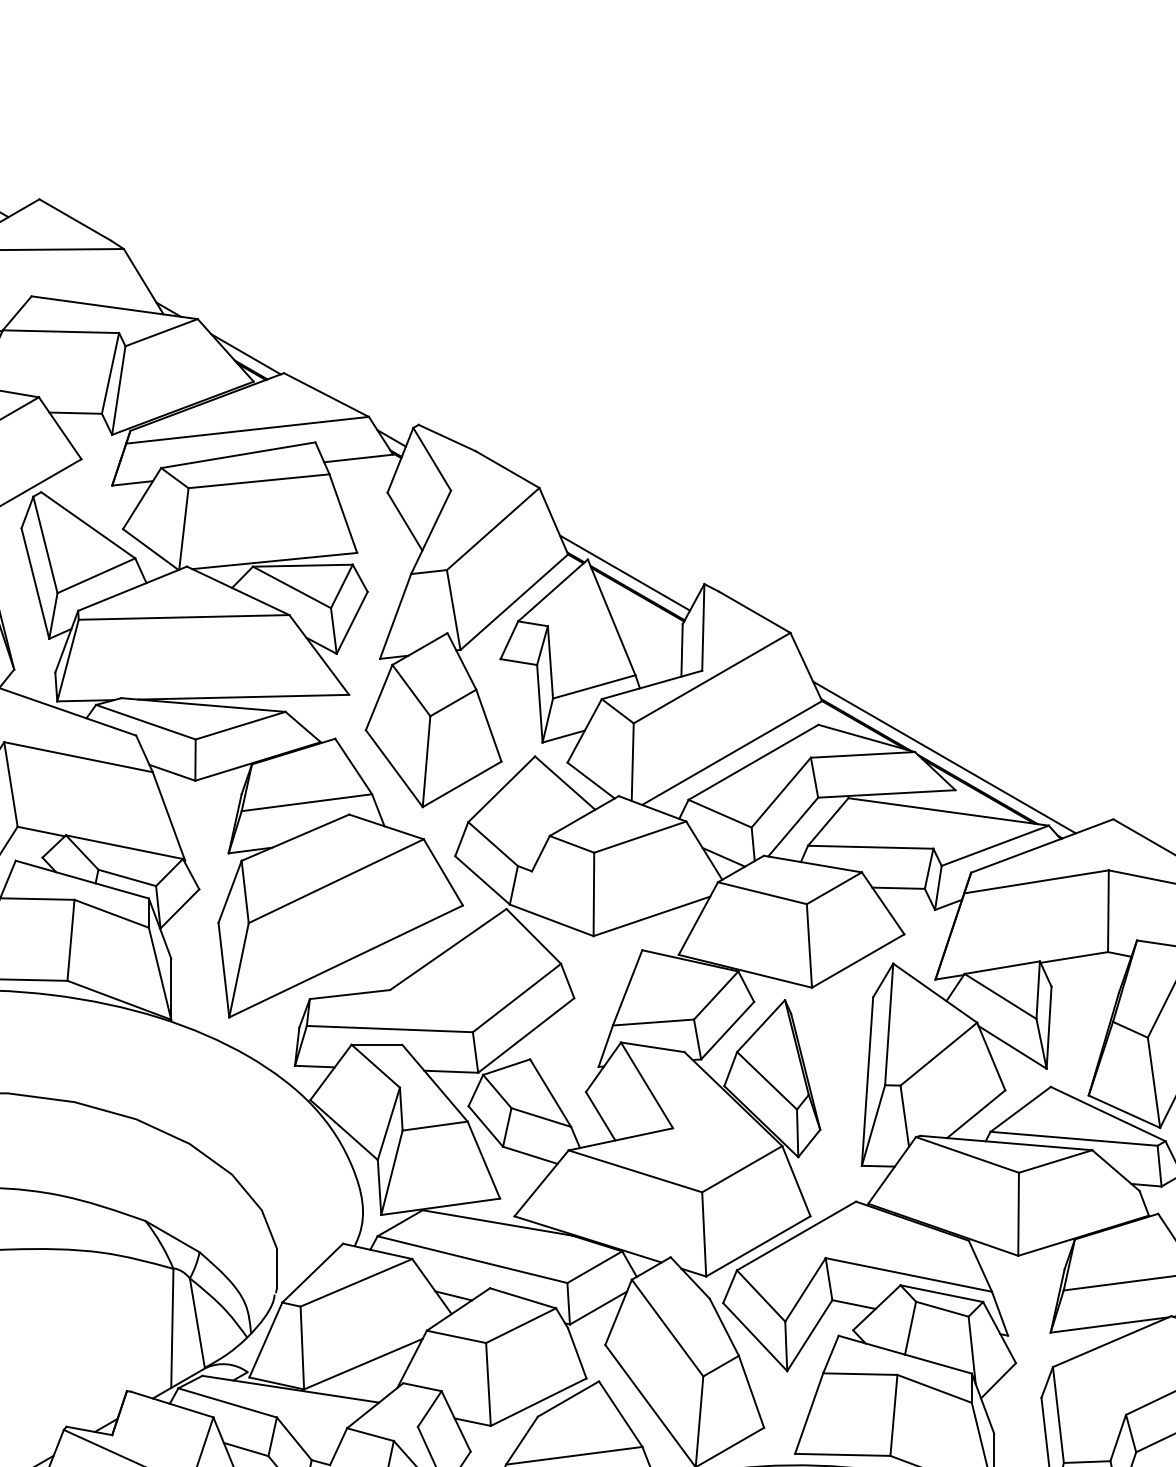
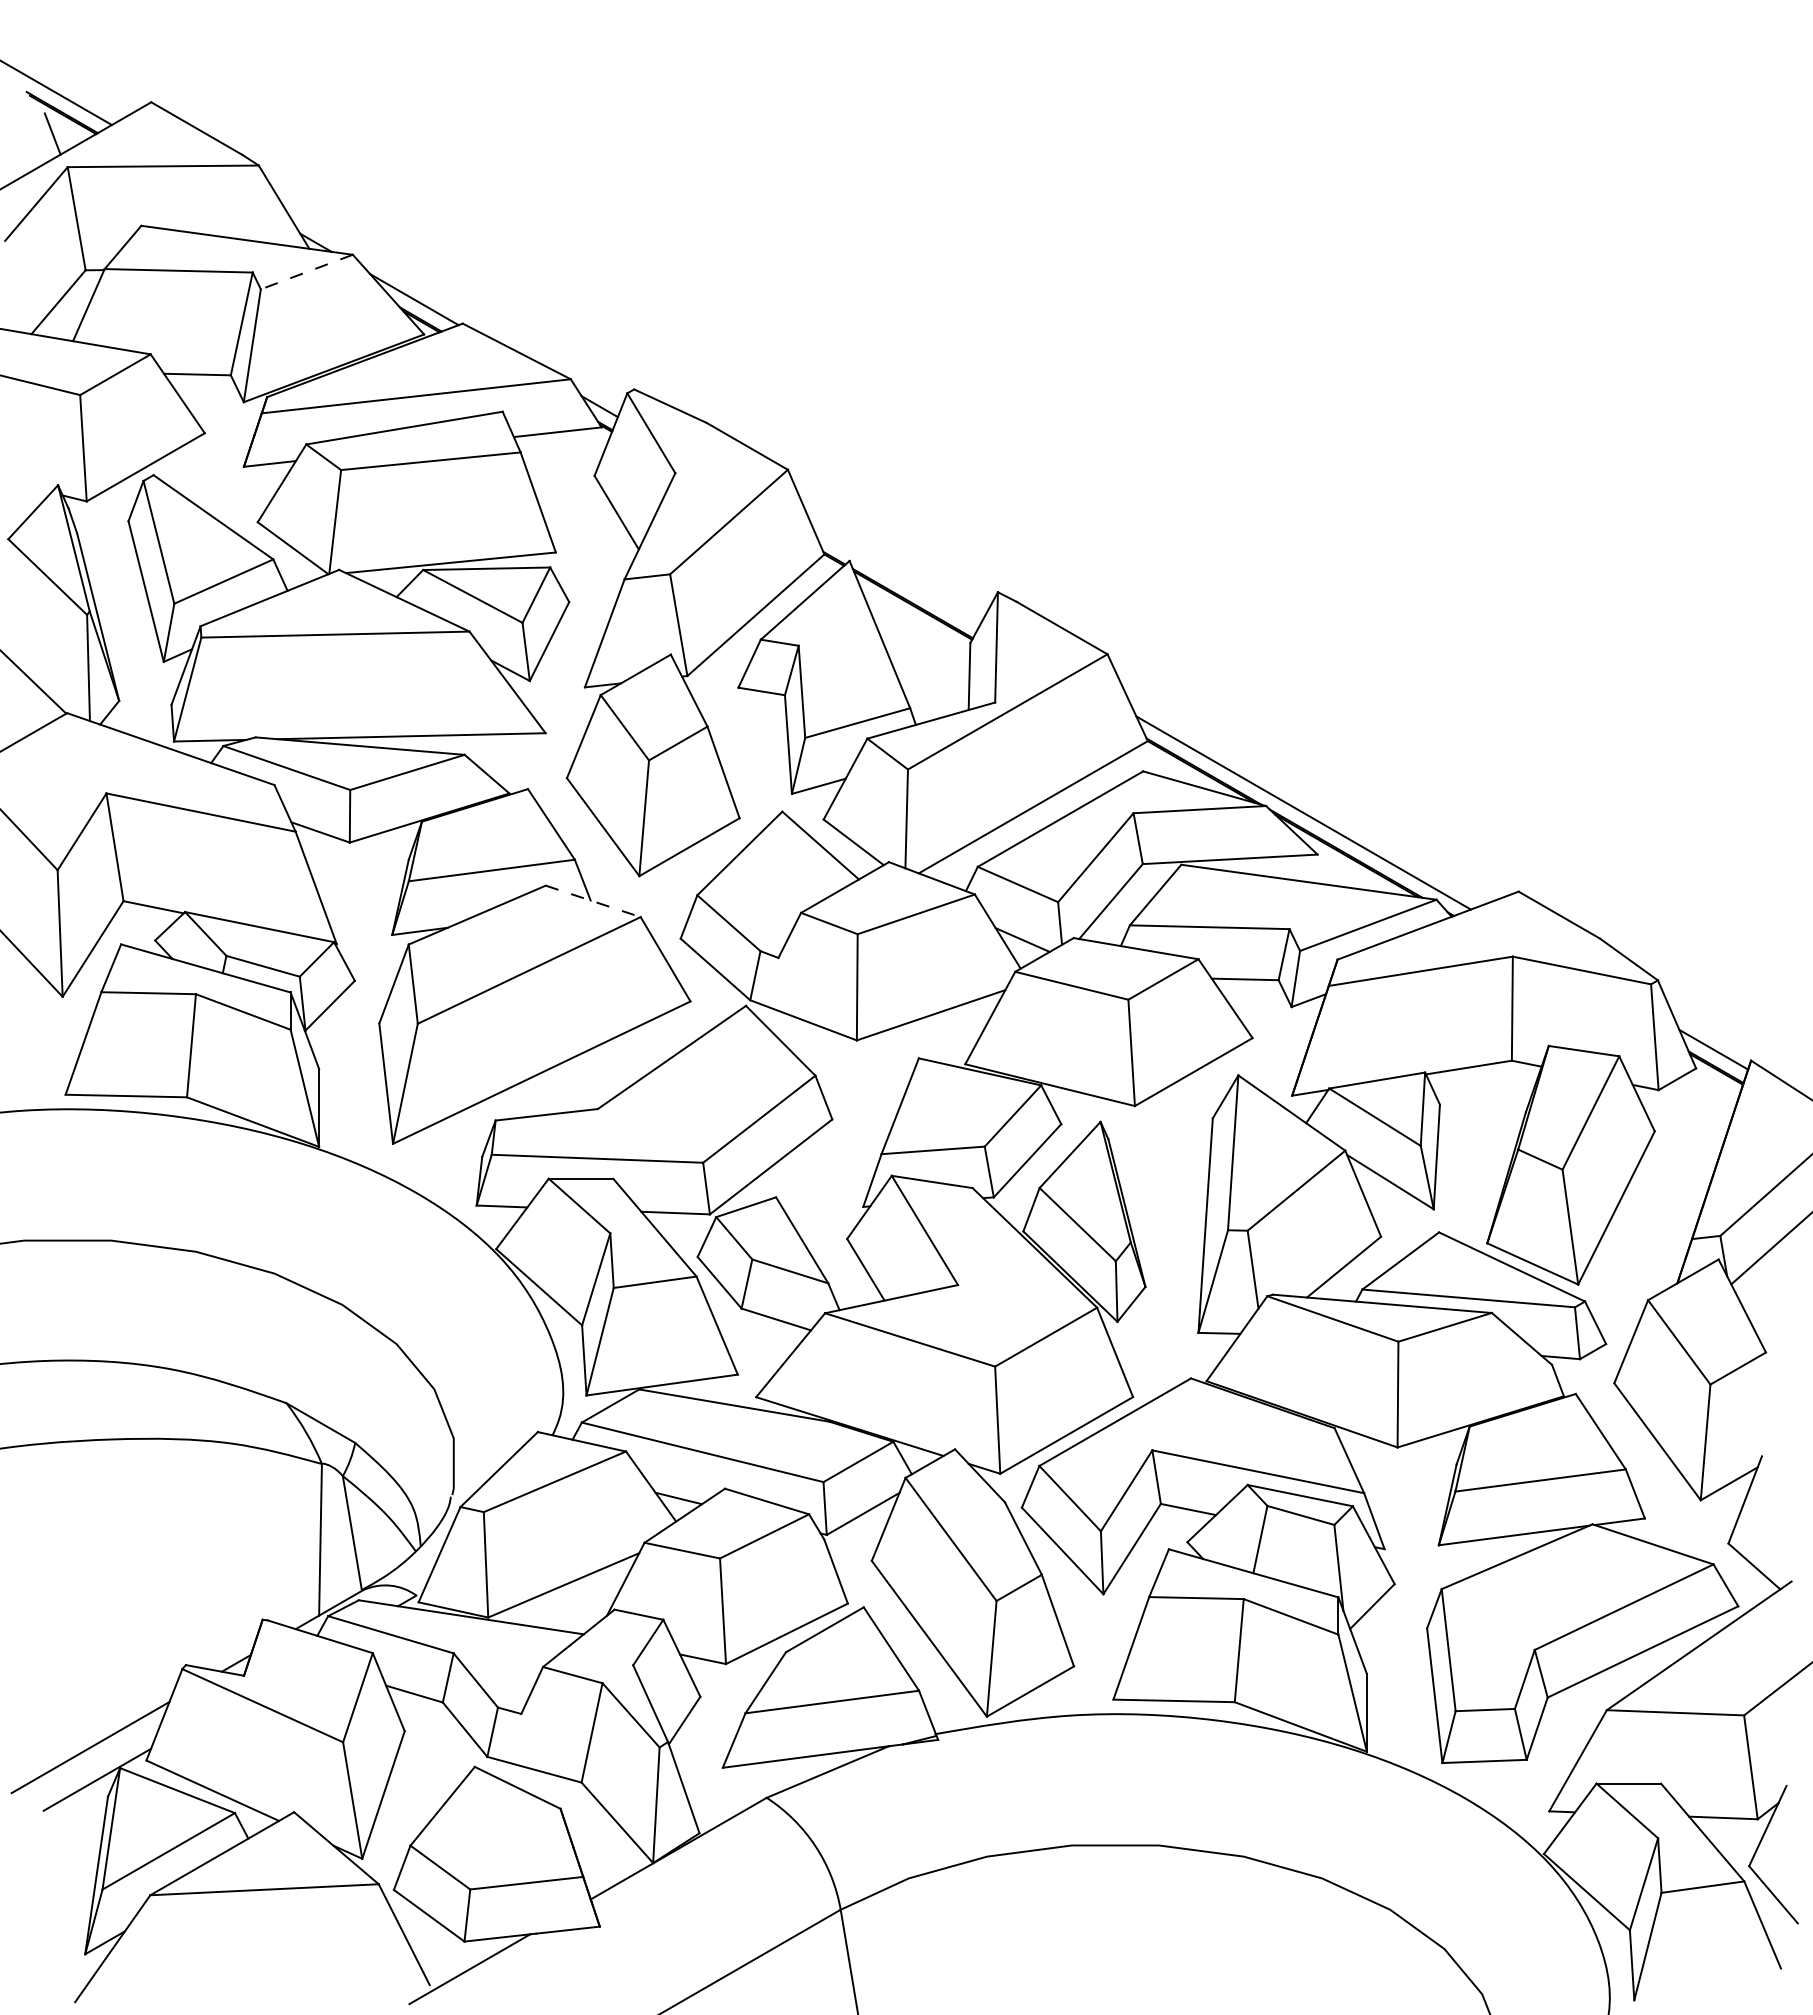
line: (161, 333) -> (306, 272), solid -> dashed
line: (624, 572) -> (896, 577), removed
line: (386, 827) -> (593, 901), solid -> dashed

